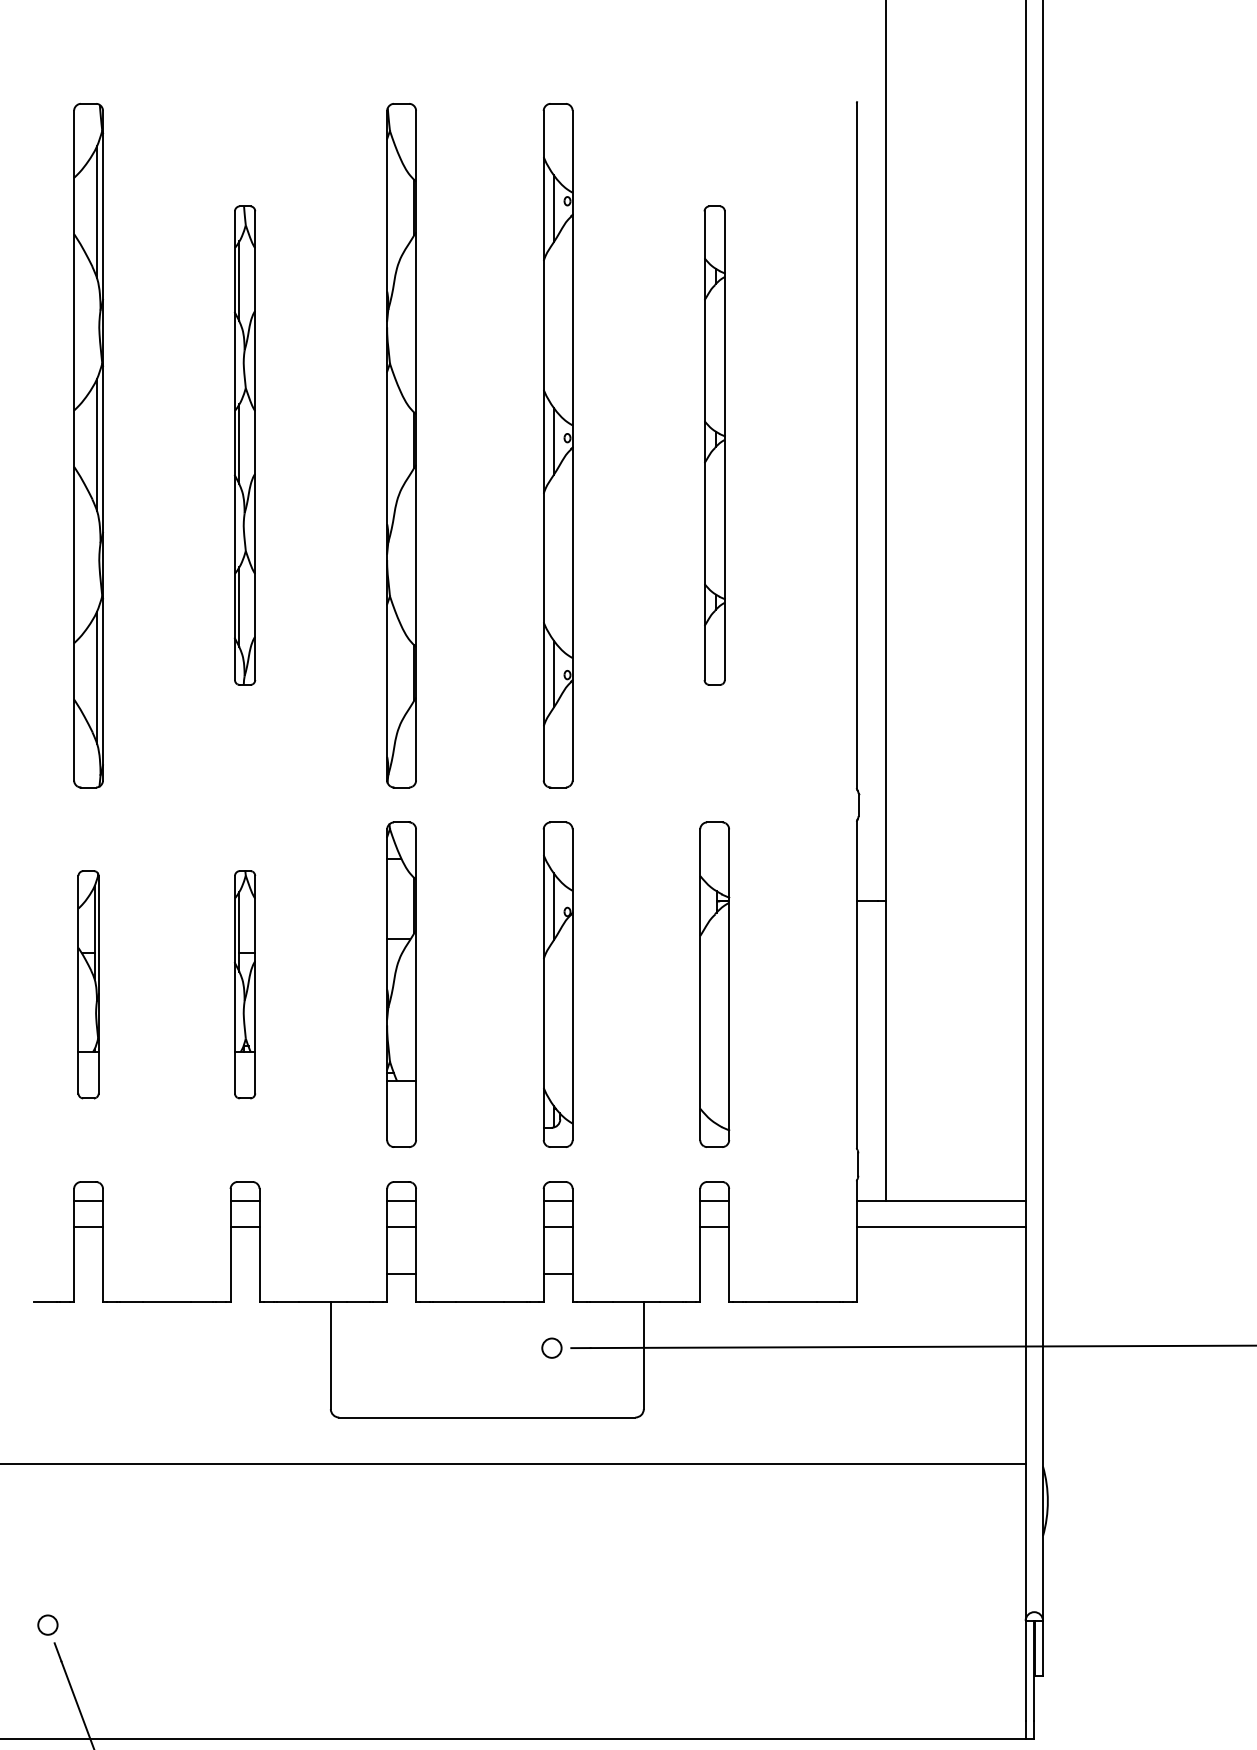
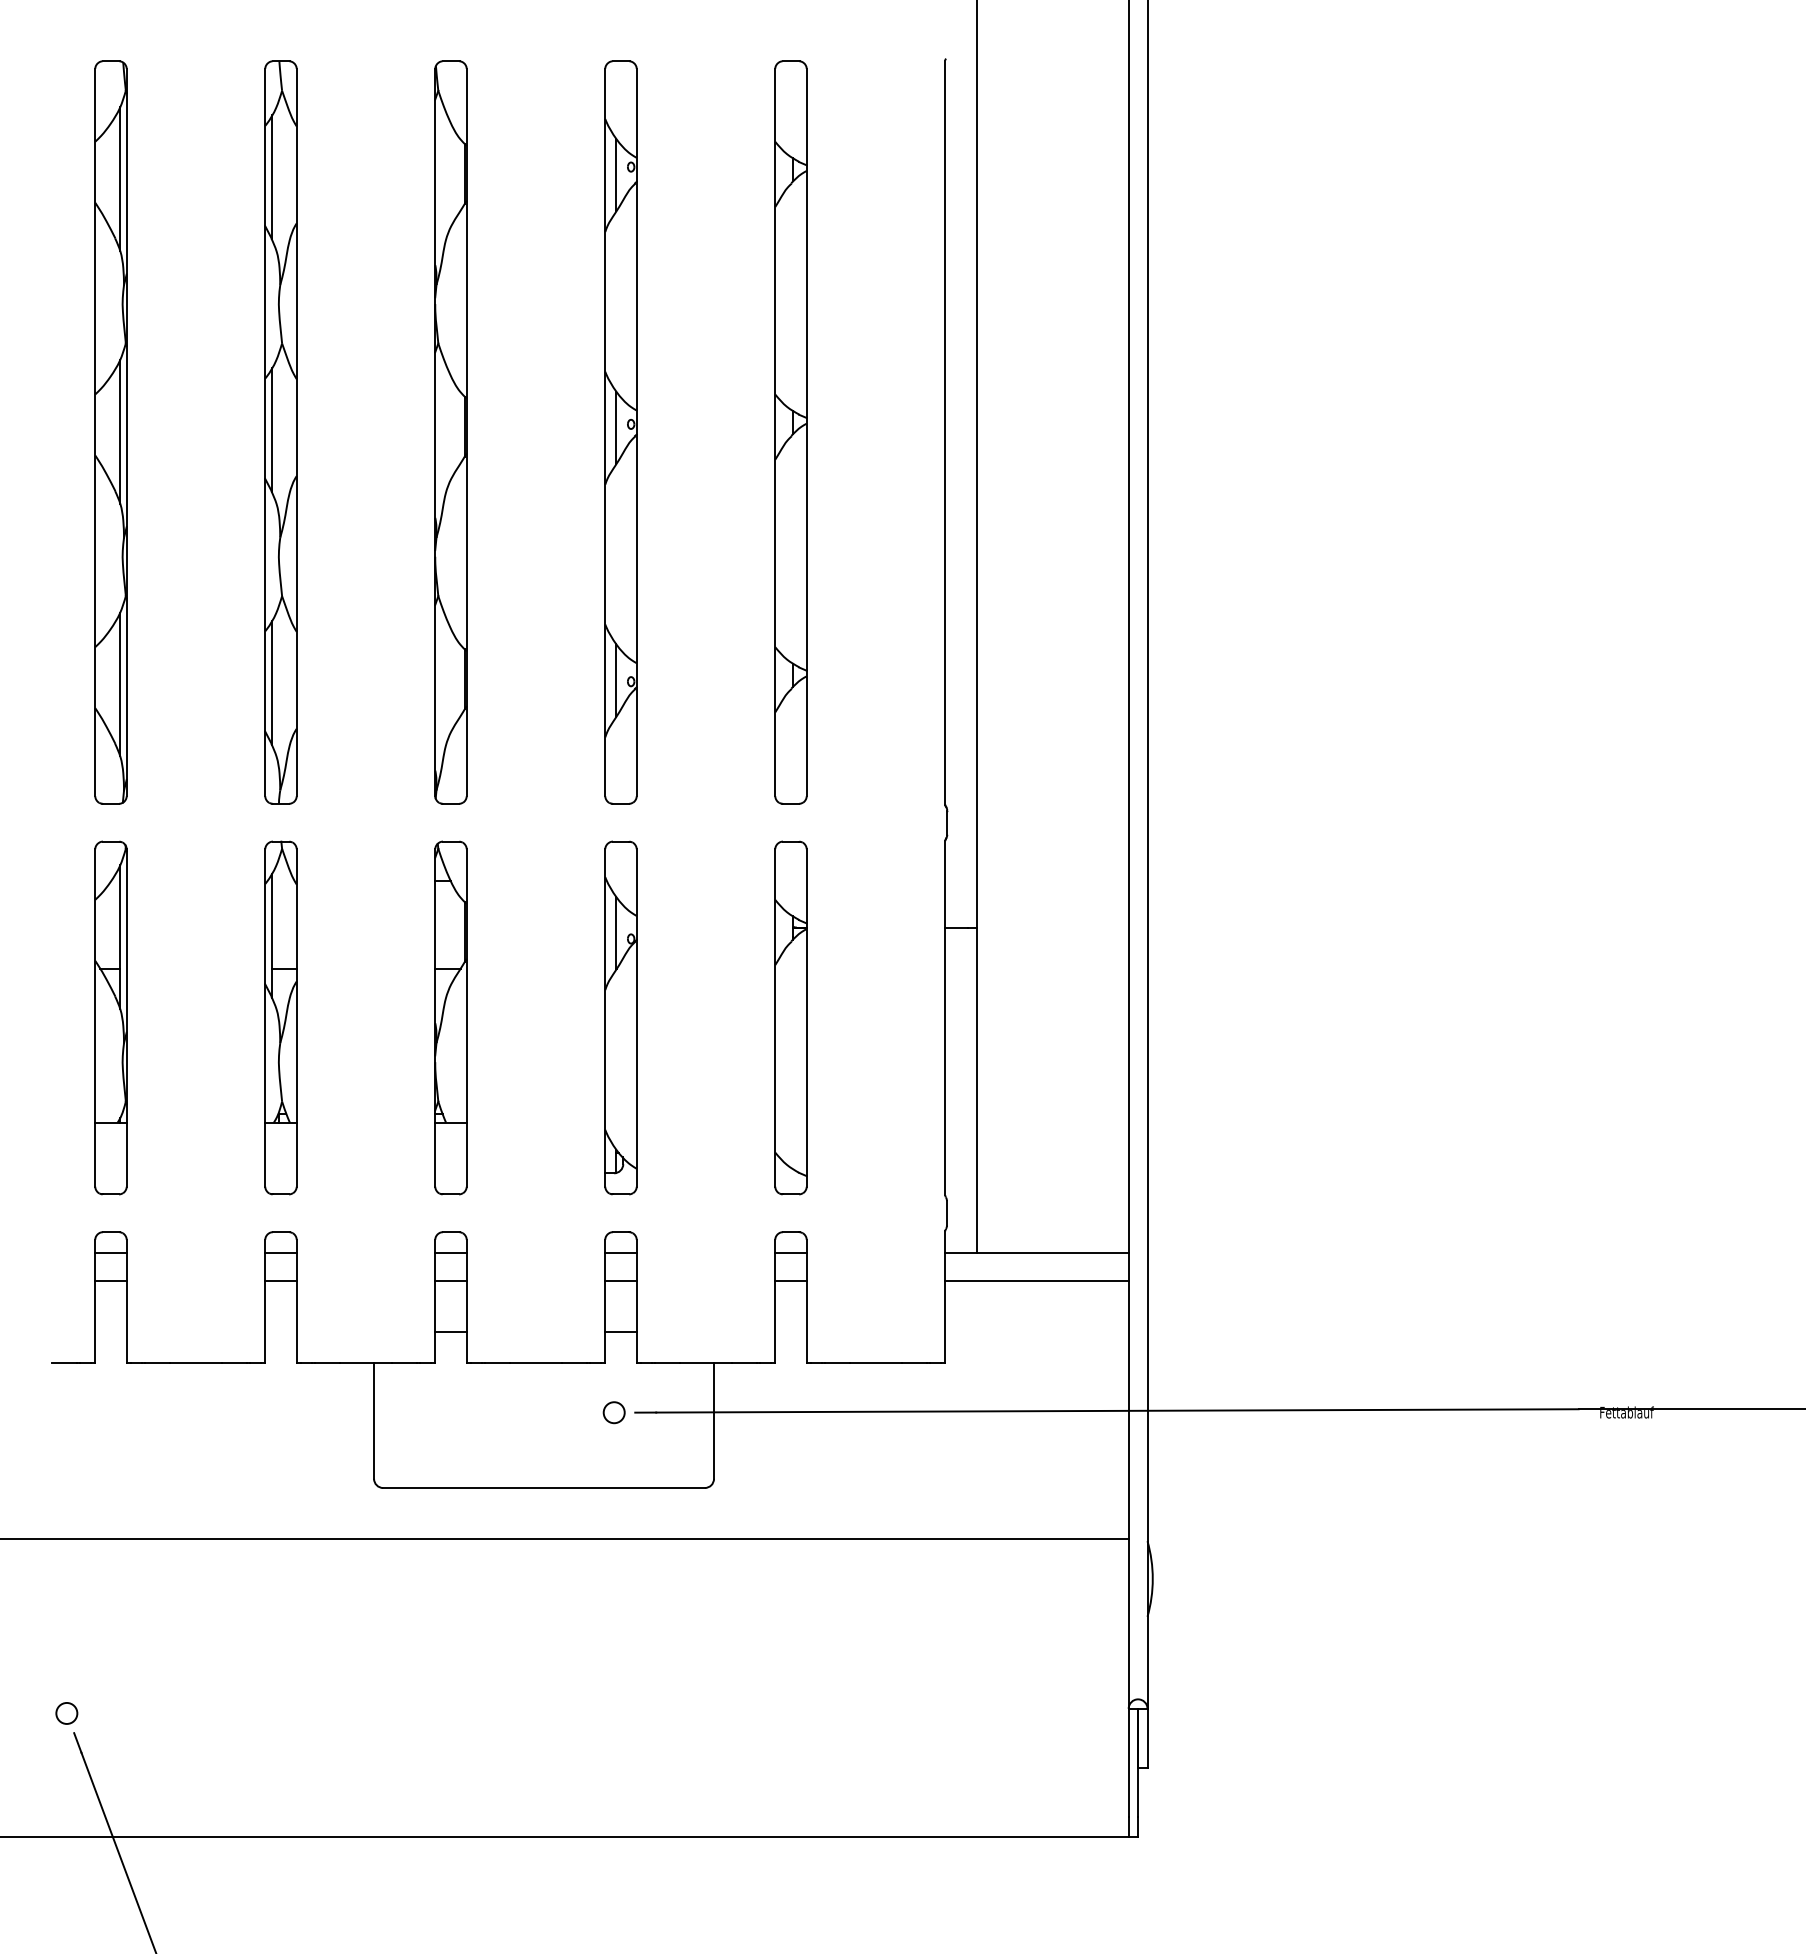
part: (244, 445) -> (280, 432), size x1.43
part: (714, 445) -> (790, 432), size x1.43
part: (88, 984) -> (110, 1017), size x1.43
part: (244, 984) -> (280, 1017), size x1.43

